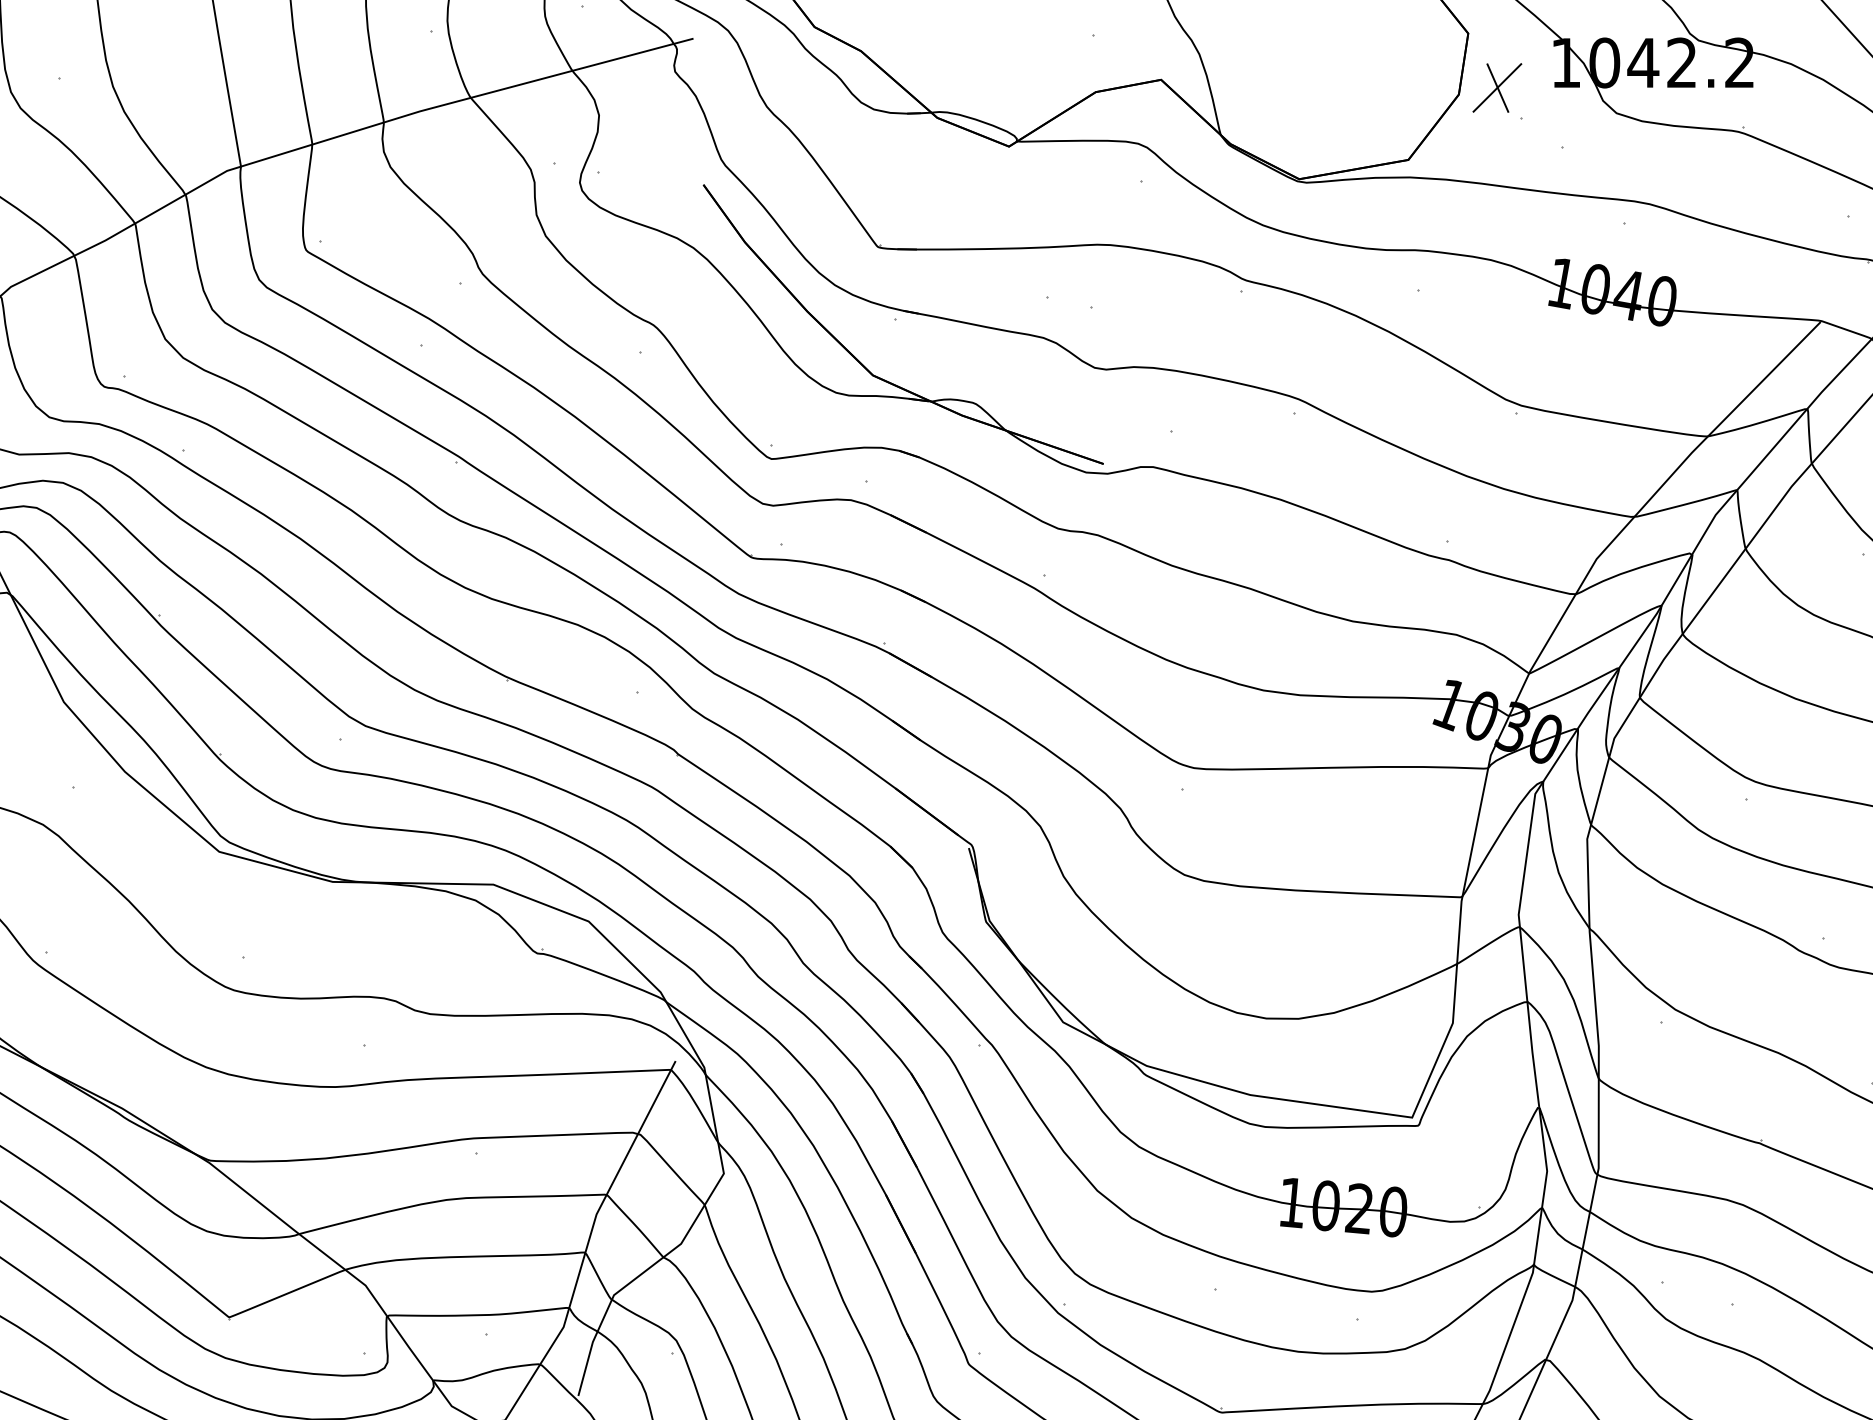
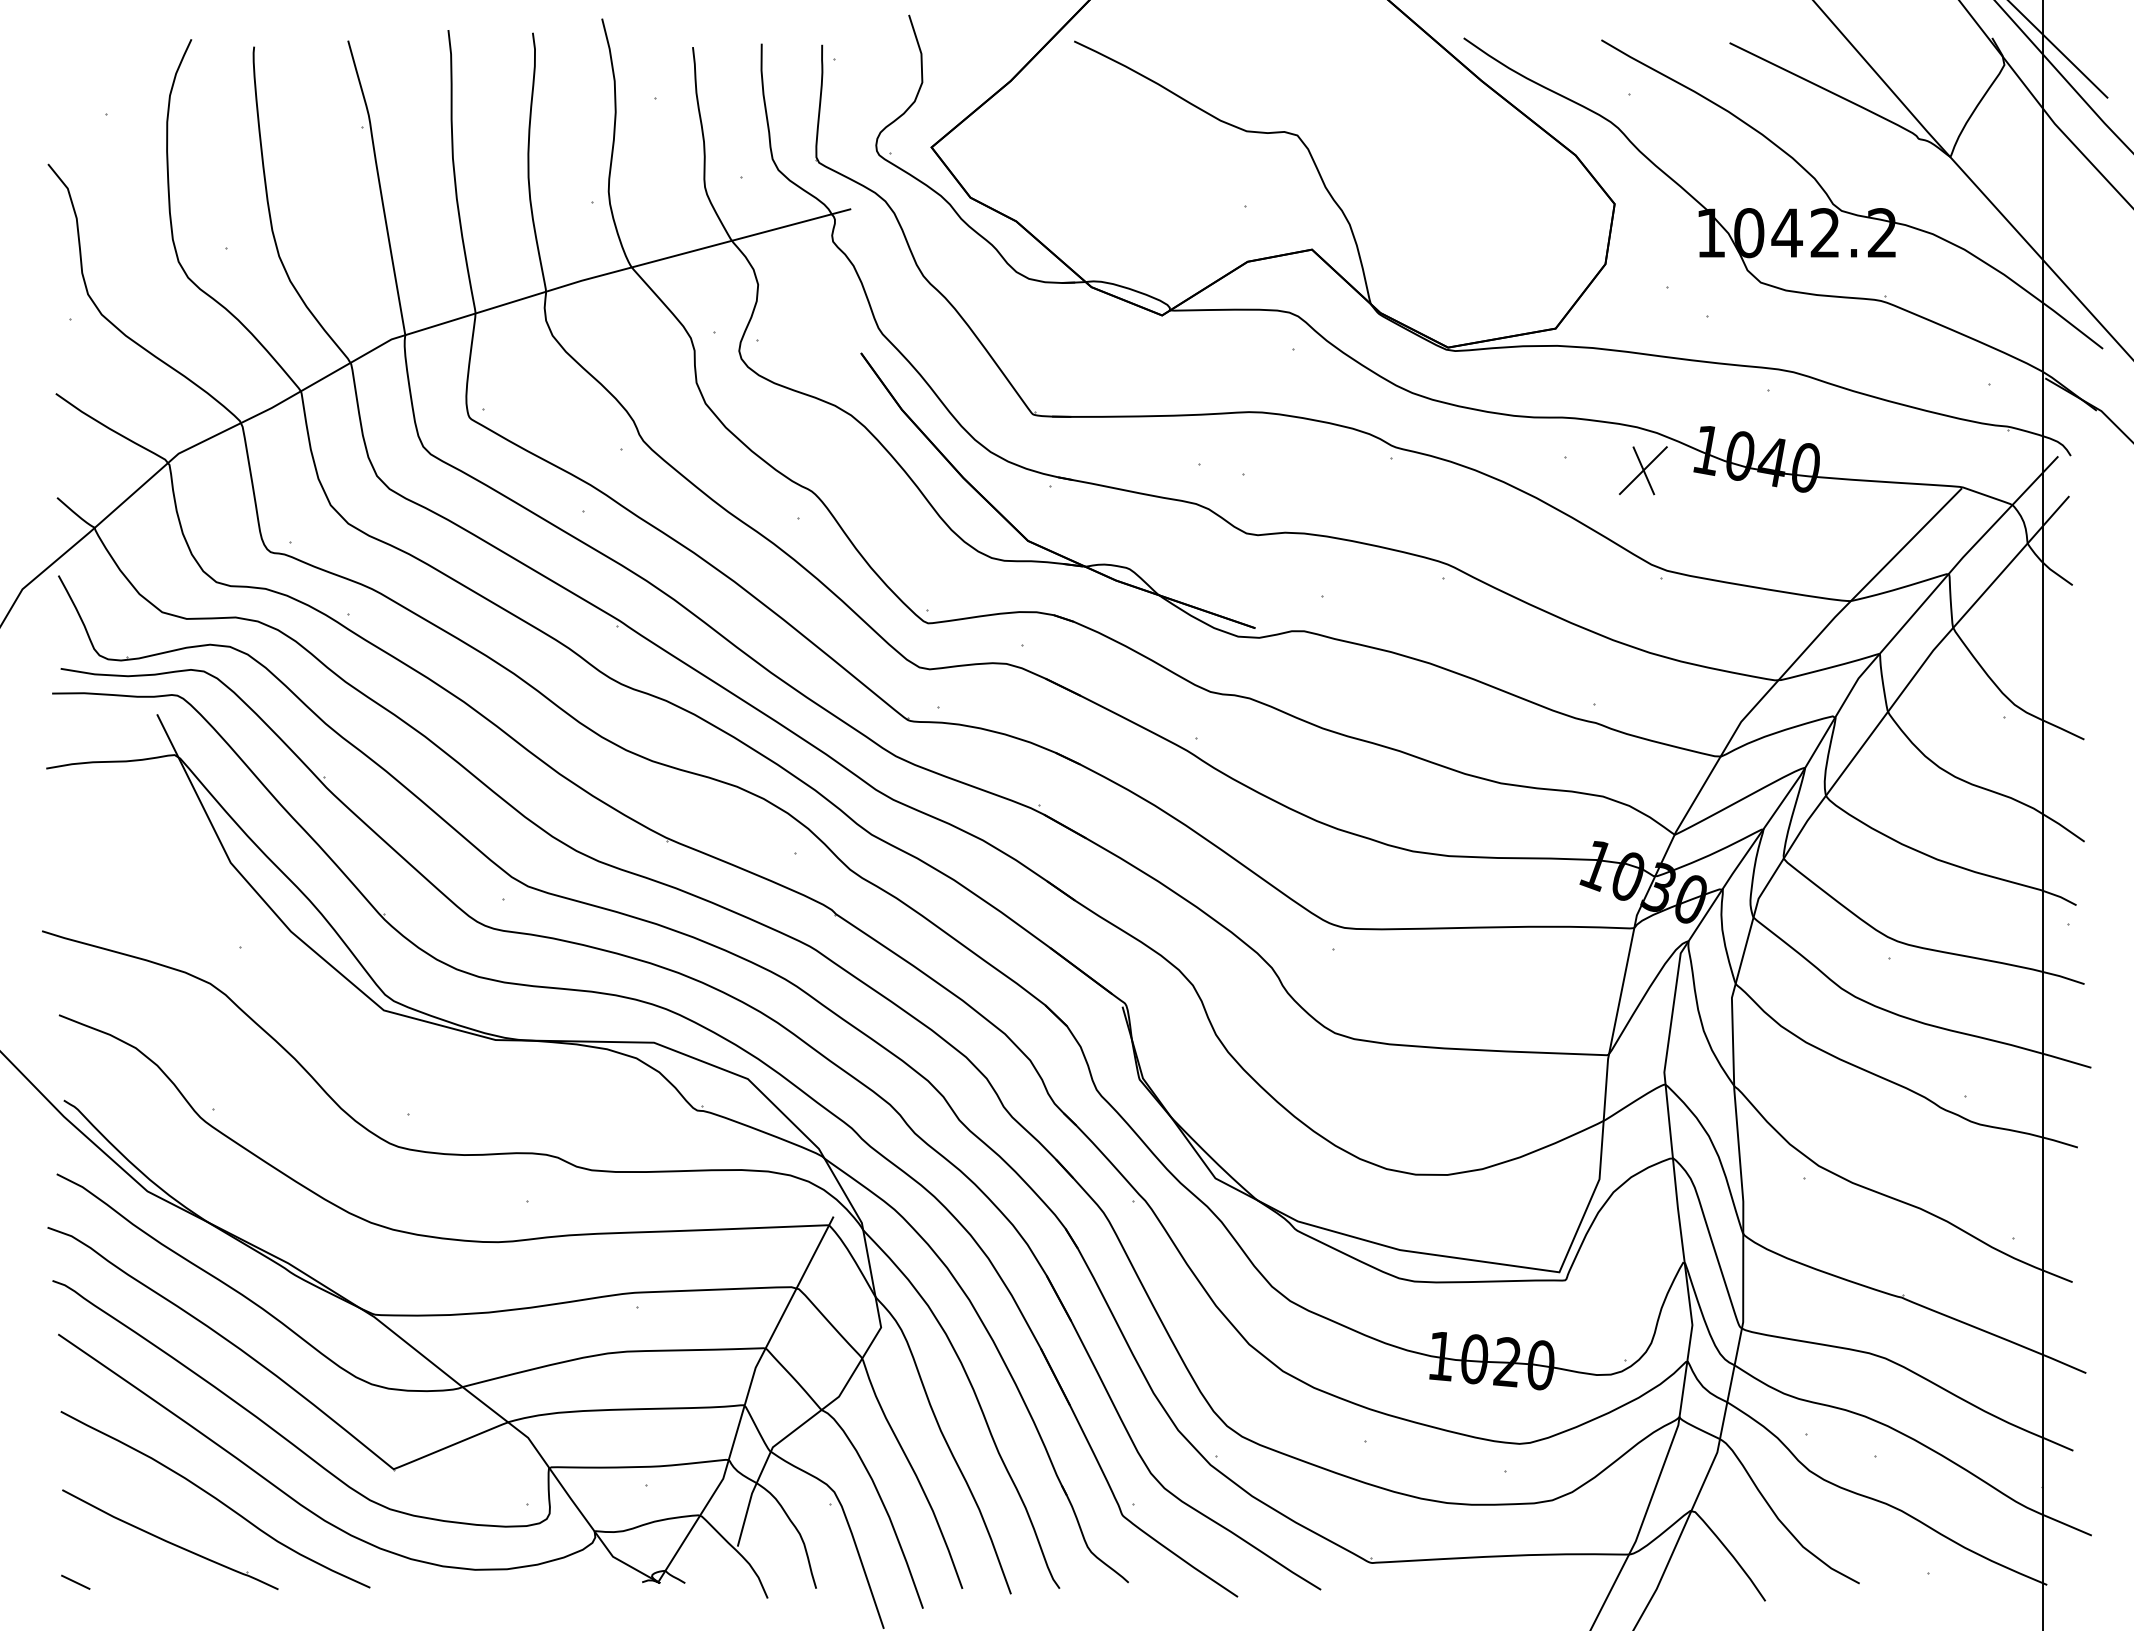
part: (1497, 87) -> (1643, 470), moved

